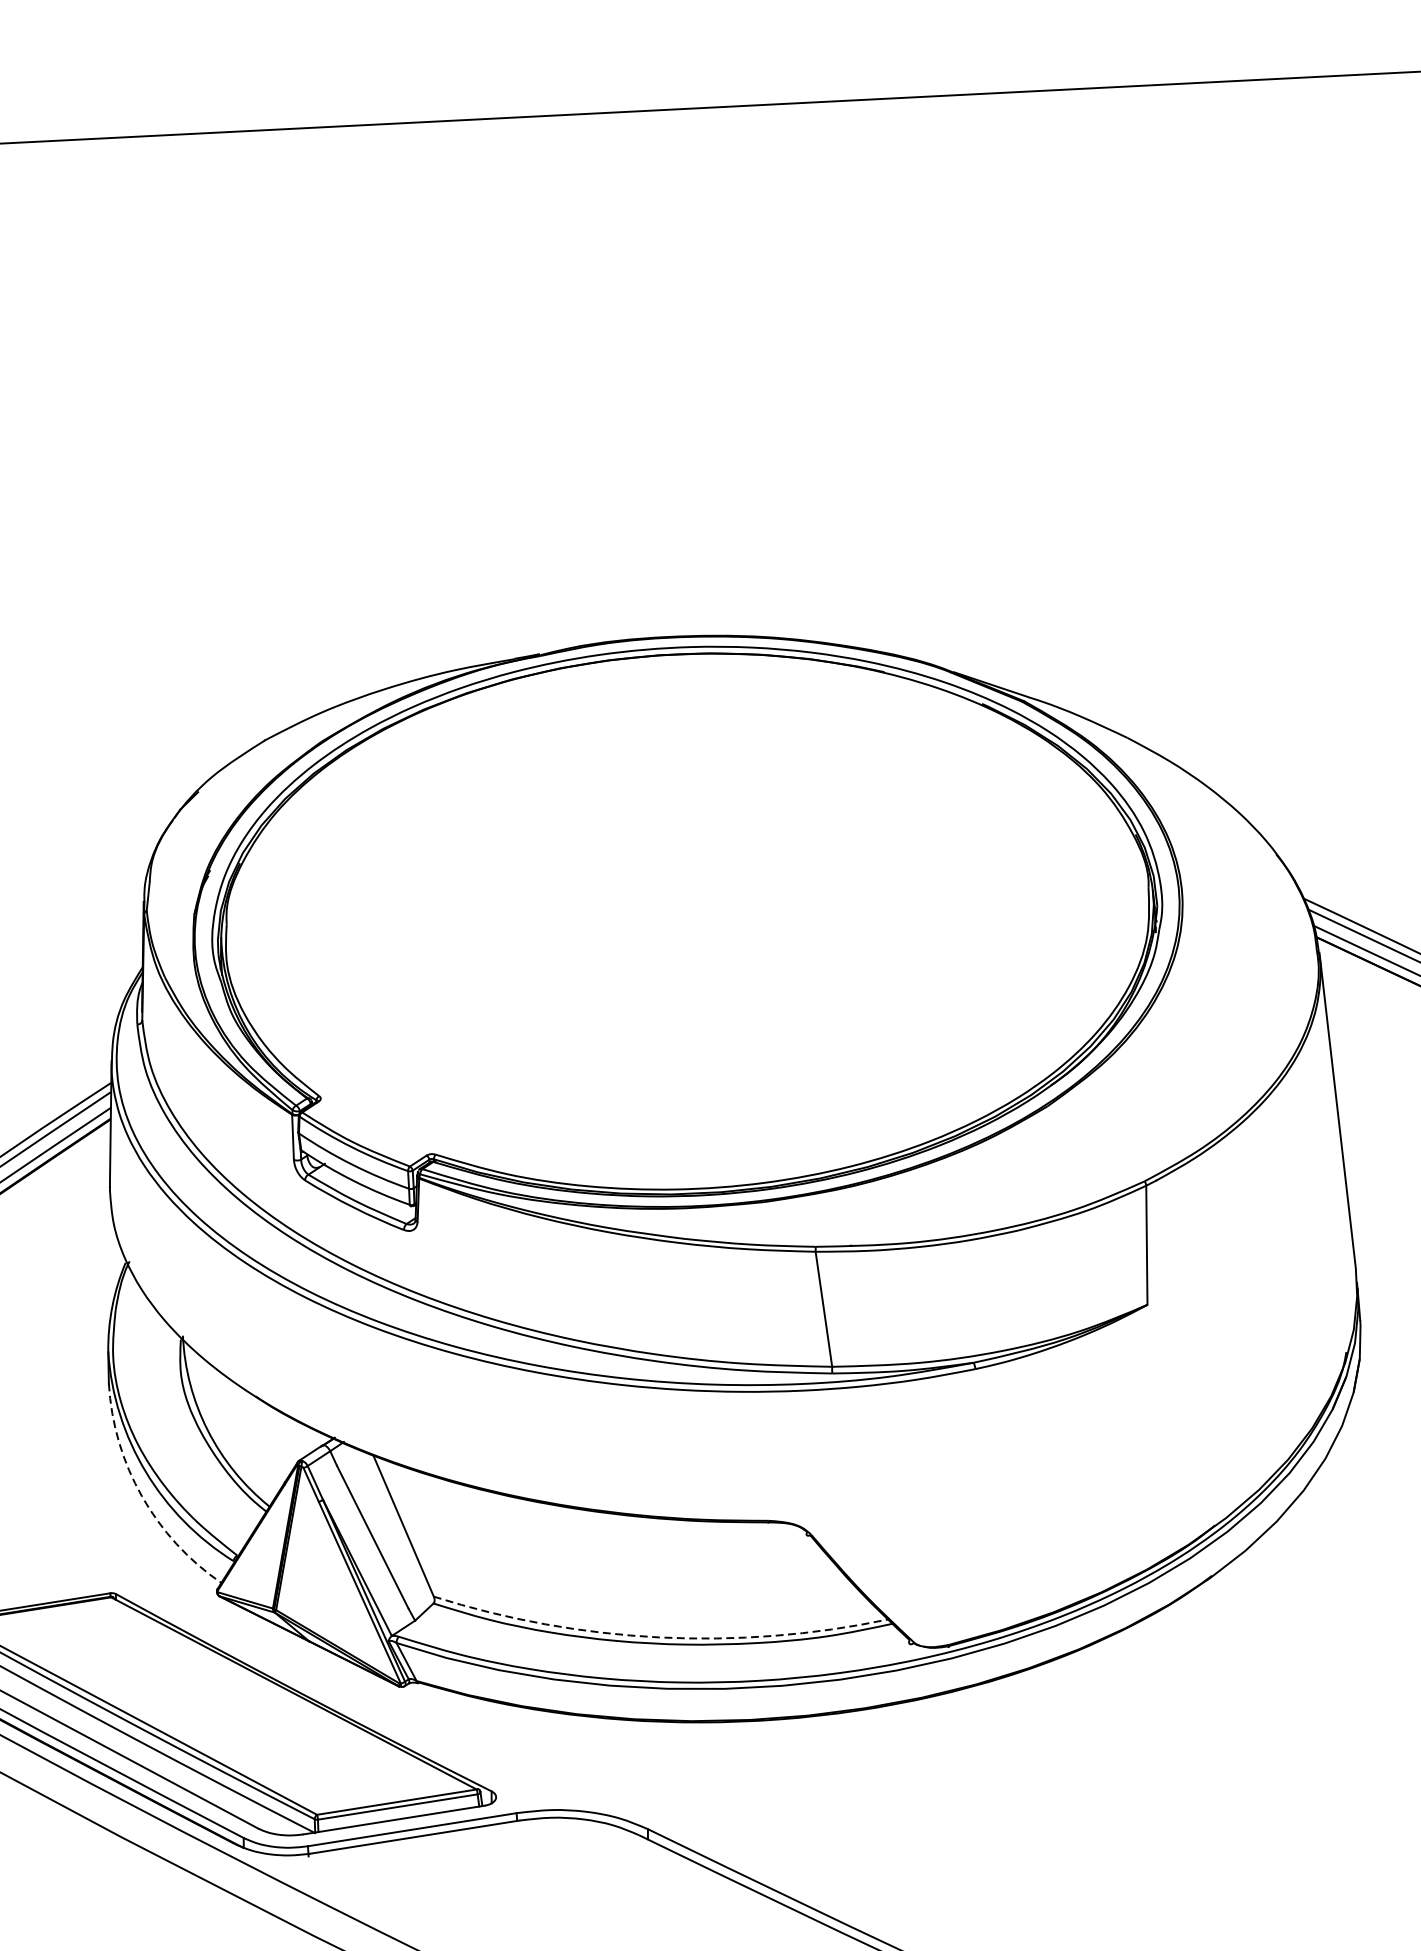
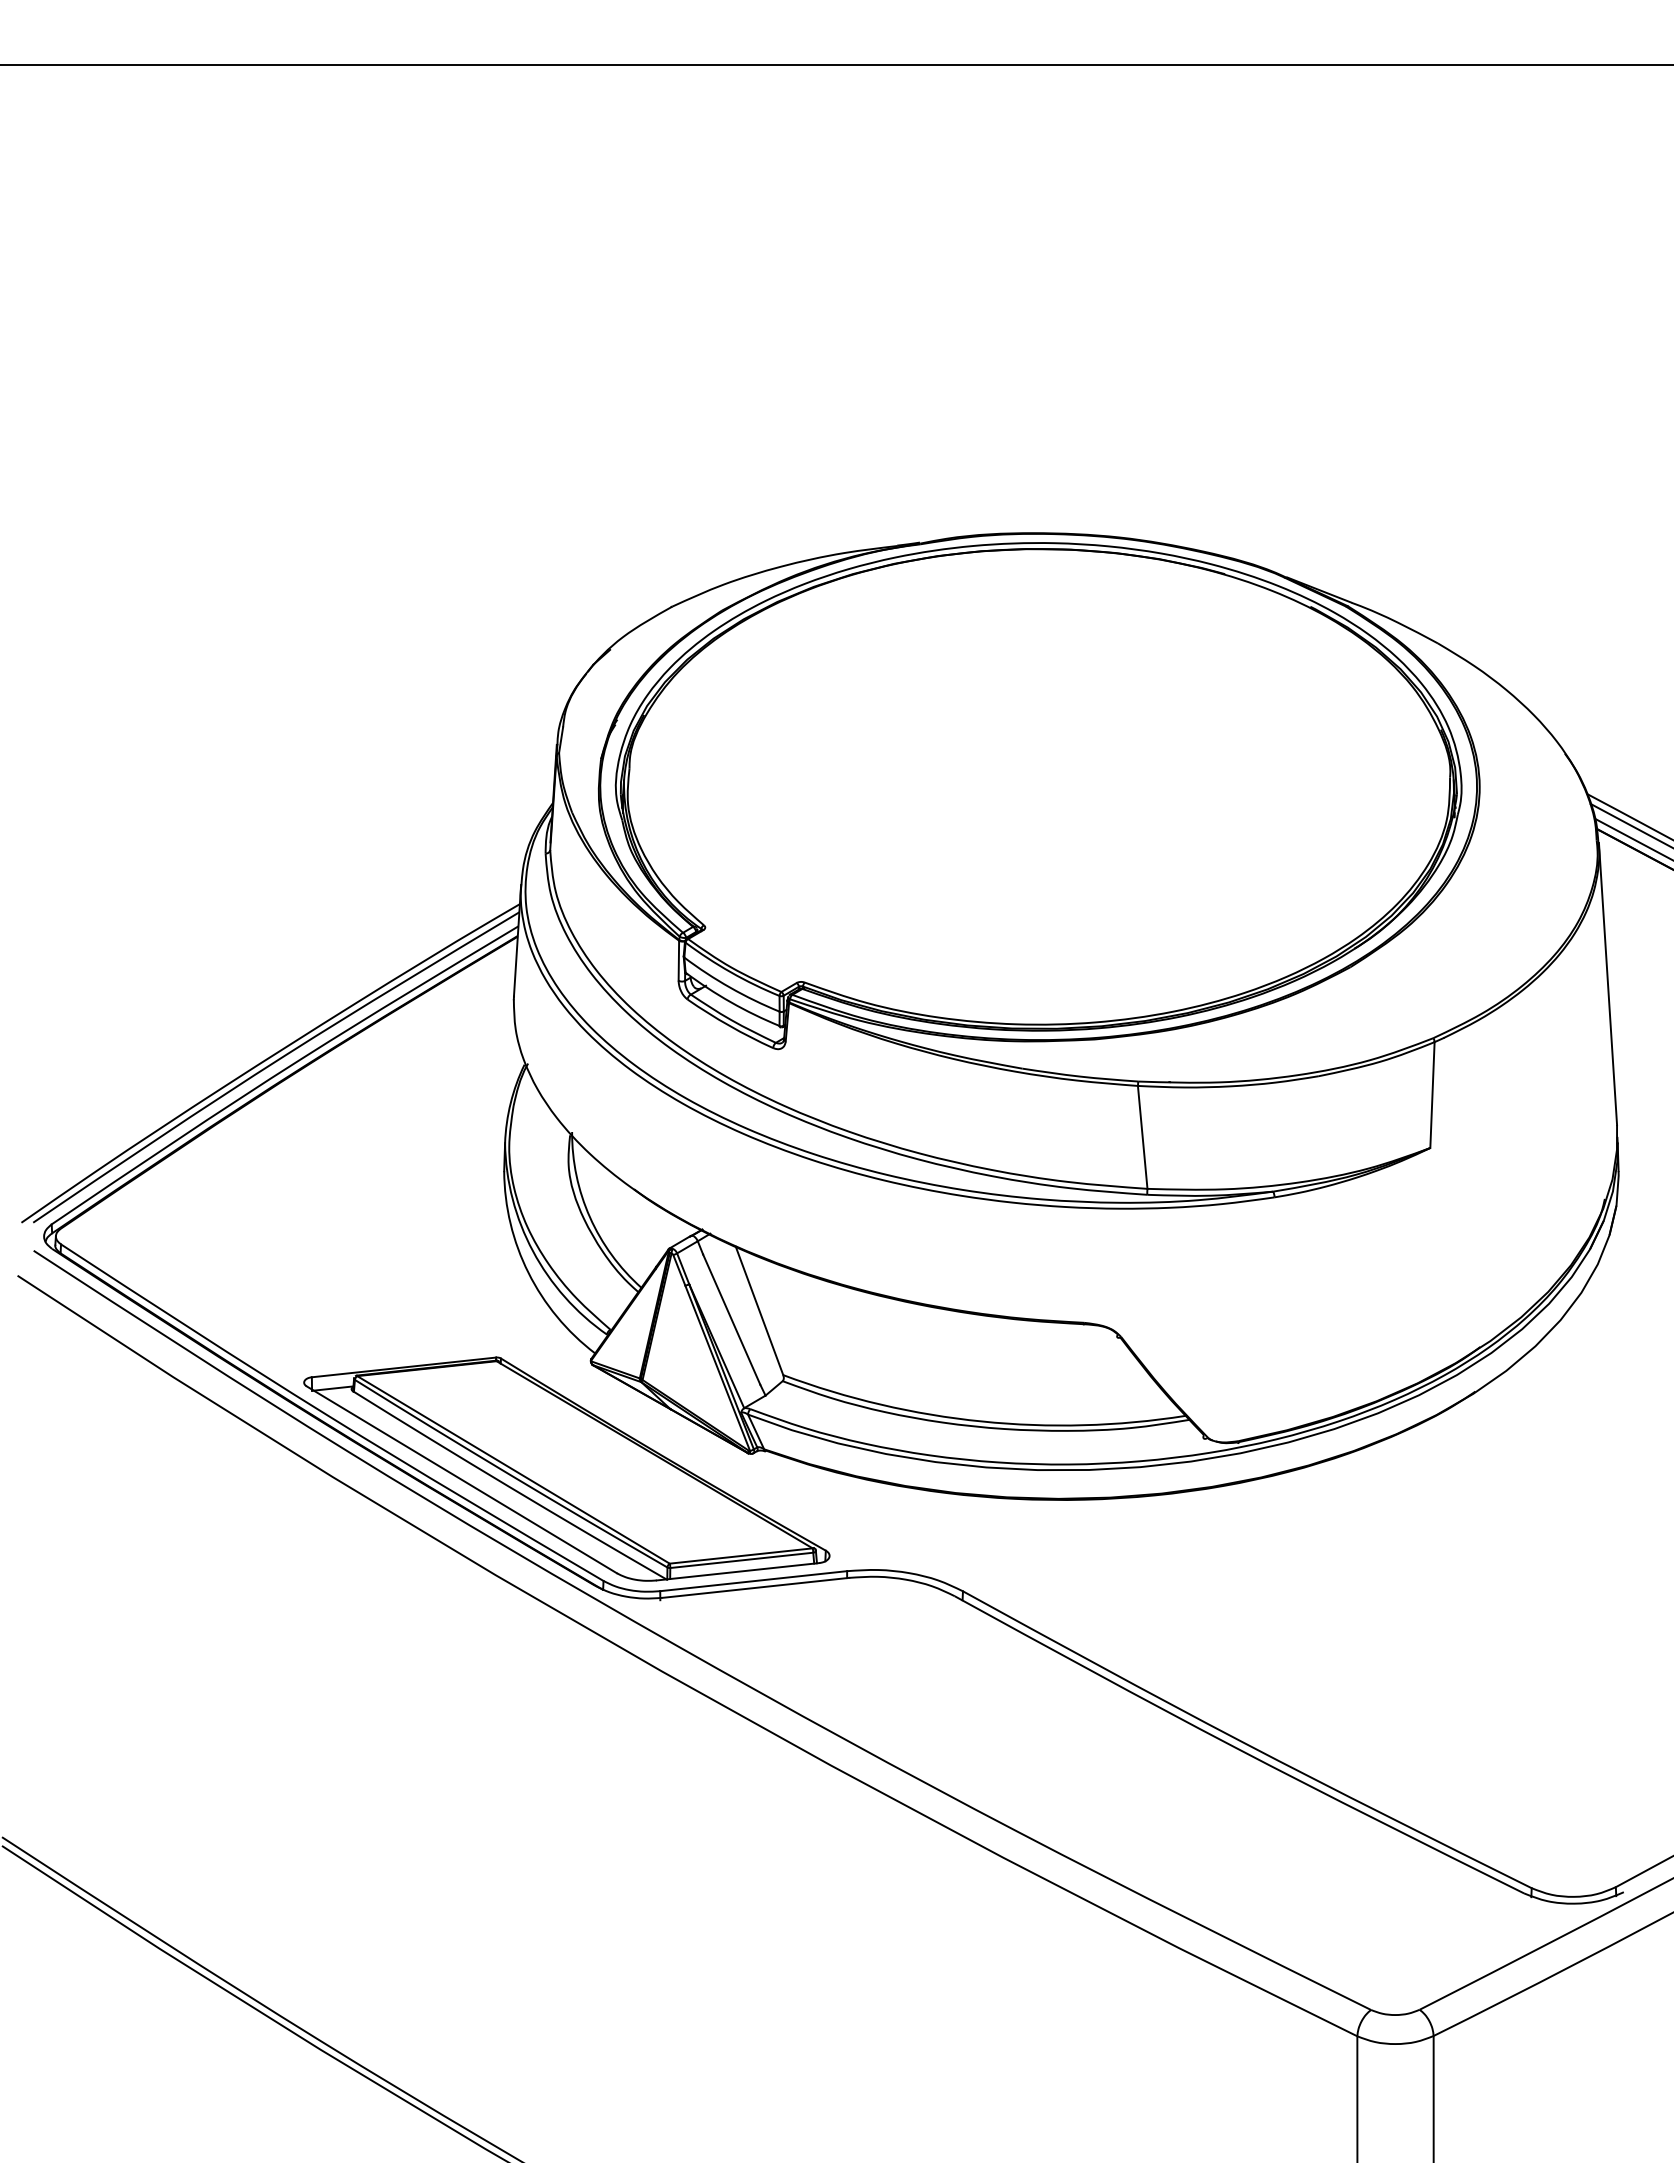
arc: (141, 1495) -> (528, 1272), dashed -> solid
arc: (659, 1637) -> (981, 1421), dashed -> solid

